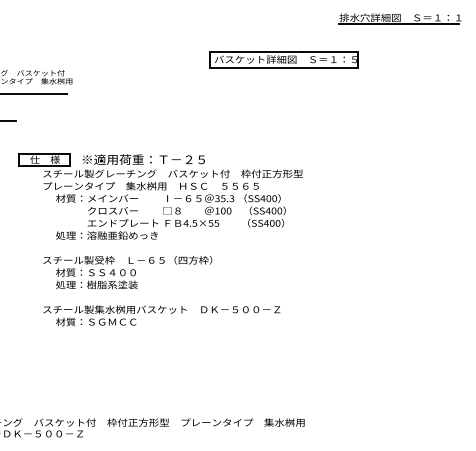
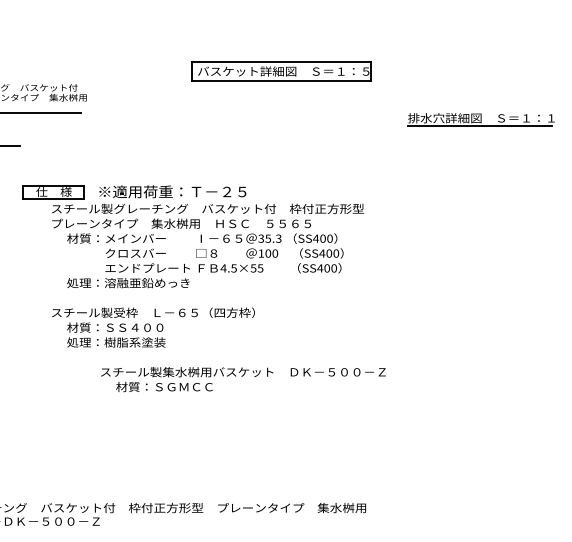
part: (399, 18) -> (480, 119), moved
part: (284, 59) -> (281, 71), moved
text: (161, 315) -> (243, 379), moved

